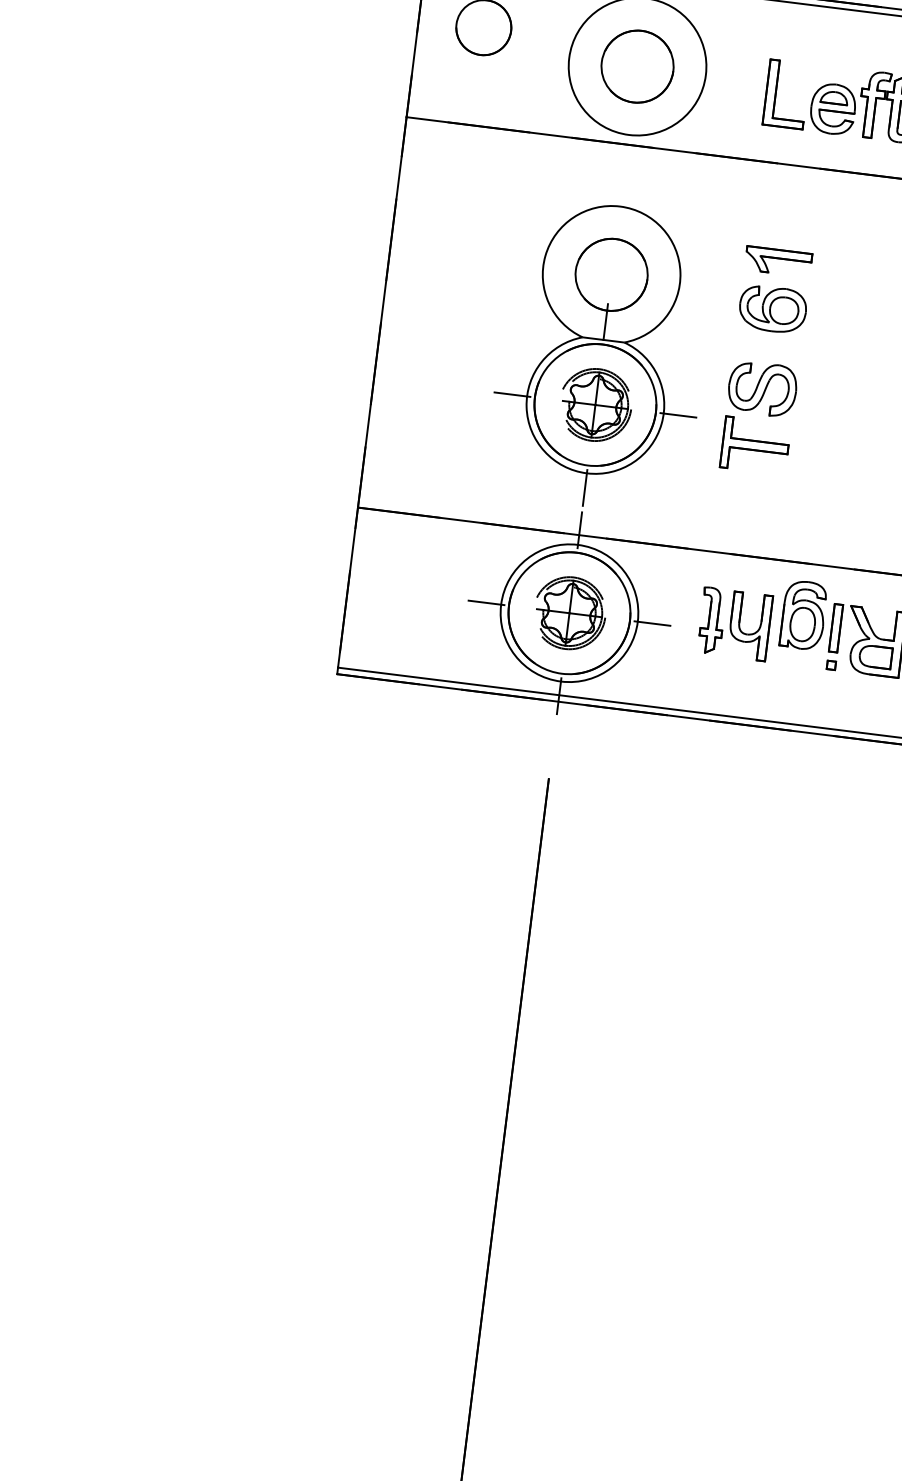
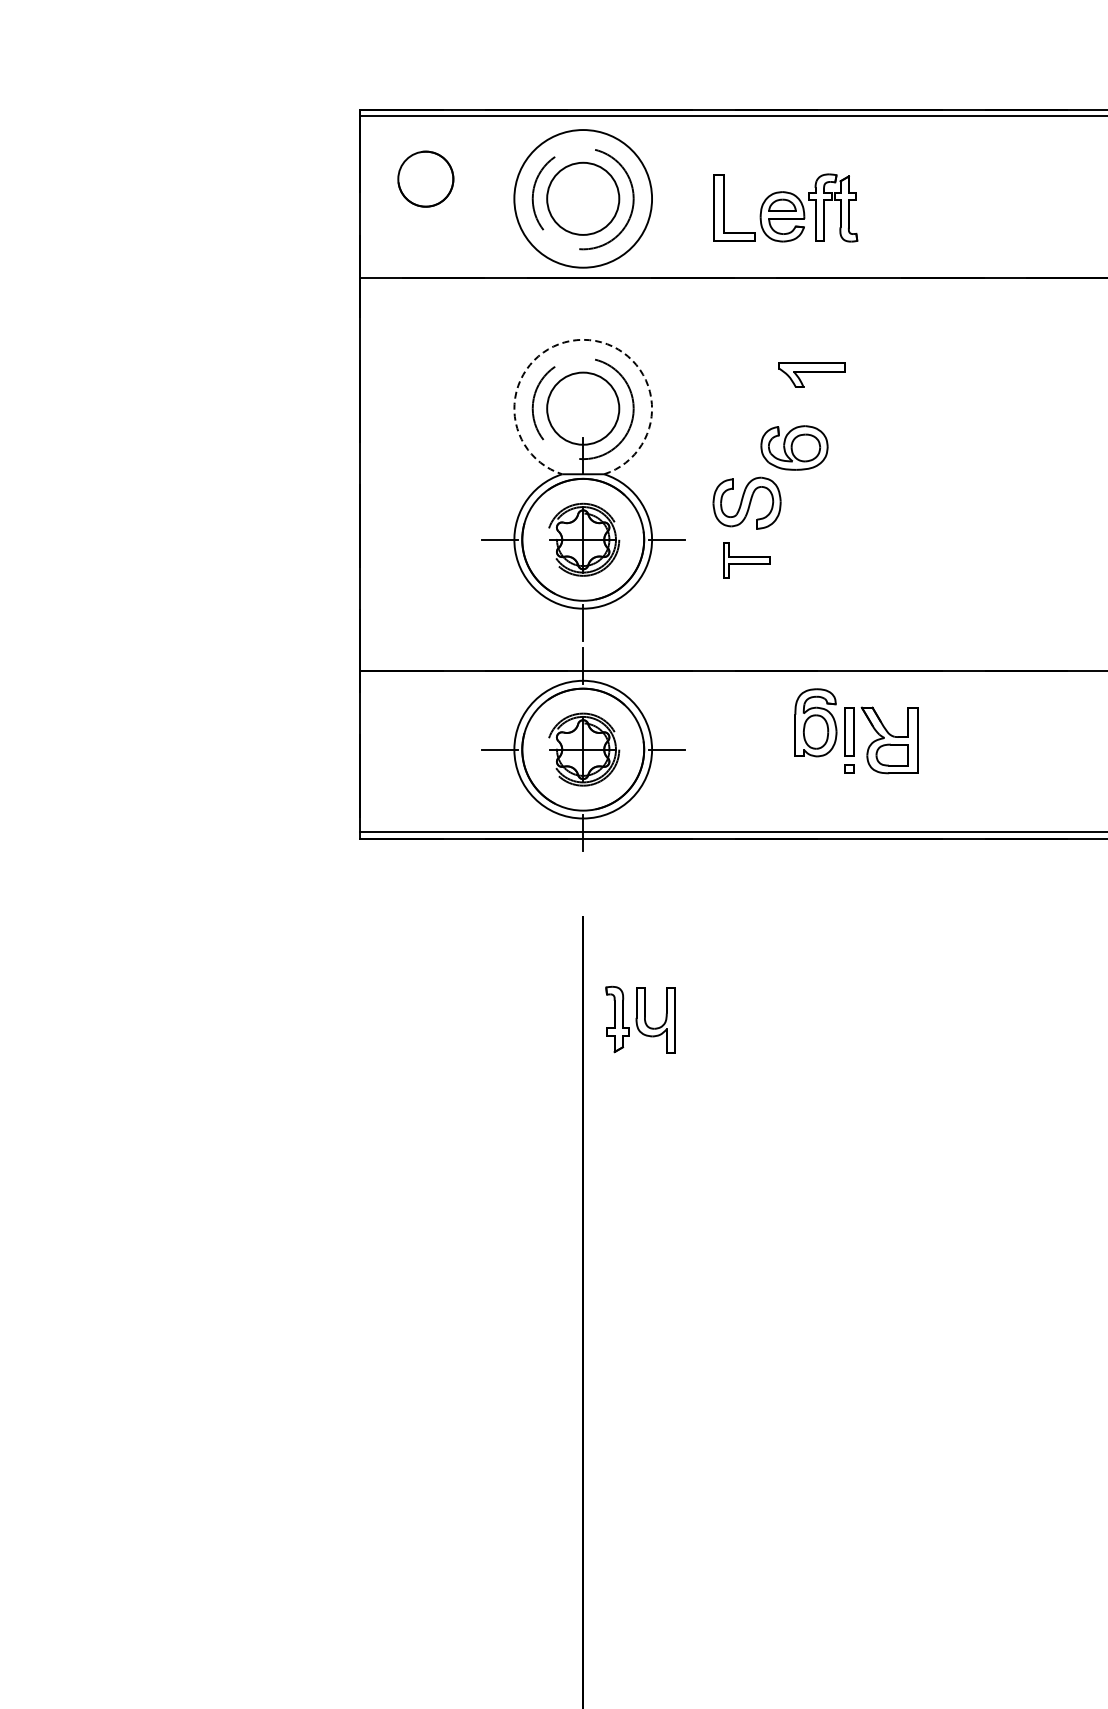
circle: (637, 66) -> (583, 198), size x1.4
arc: (620, 206) -> (583, 339), solid -> dashed
part: (777, 261) -> (811, 374), moved
circle: (611, 274) -> (583, 408), size x1.4
part: (772, 308) -> (794, 447), moved
part: (754, 445) -> (746, 560), size x0.7
part: (734, 623) -> (640, 1019), moved

